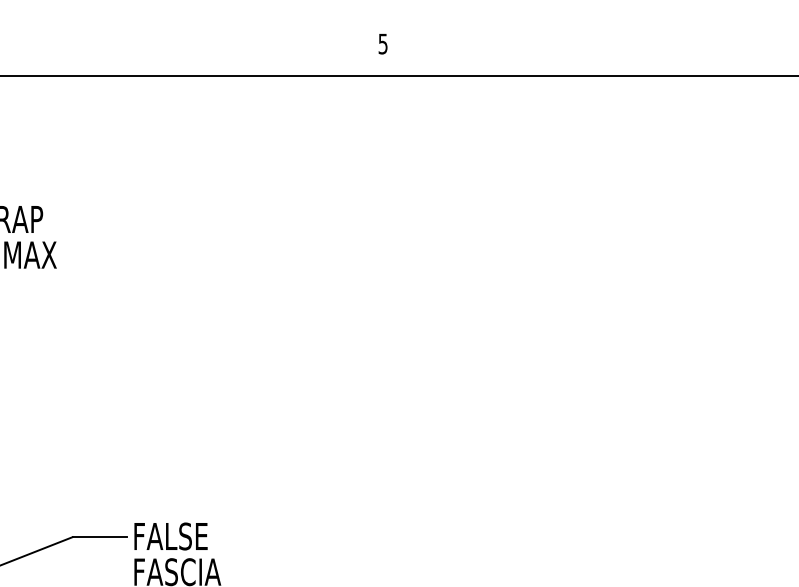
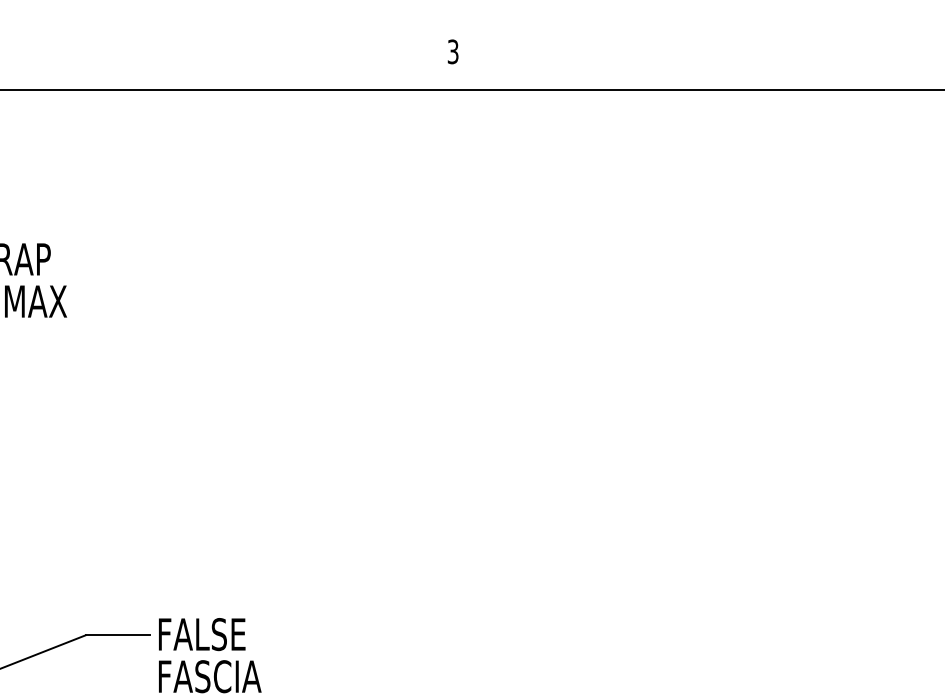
text: (383, 43) -> (453, 51), 5 -> 3

